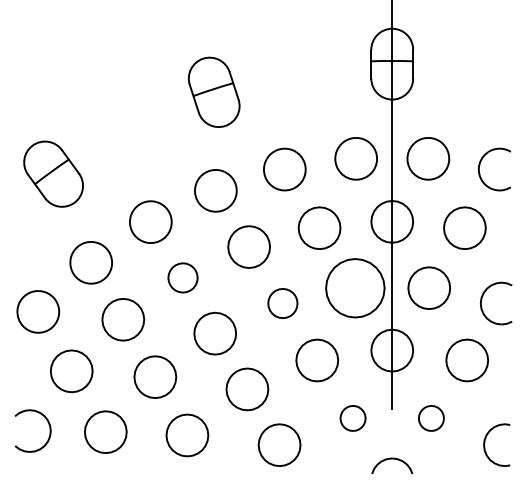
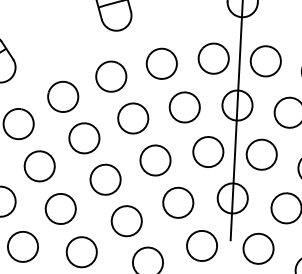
part: (182, 277) -> (84, 138), size x1.43
part: (354, 287) -> (207, 151), size x0.71
part: (282, 303) -> (155, 160), size x1.43
part: (352, 418) -> (201, 246), size x1.67
part: (431, 418) -> (258, 248), size x1.67

